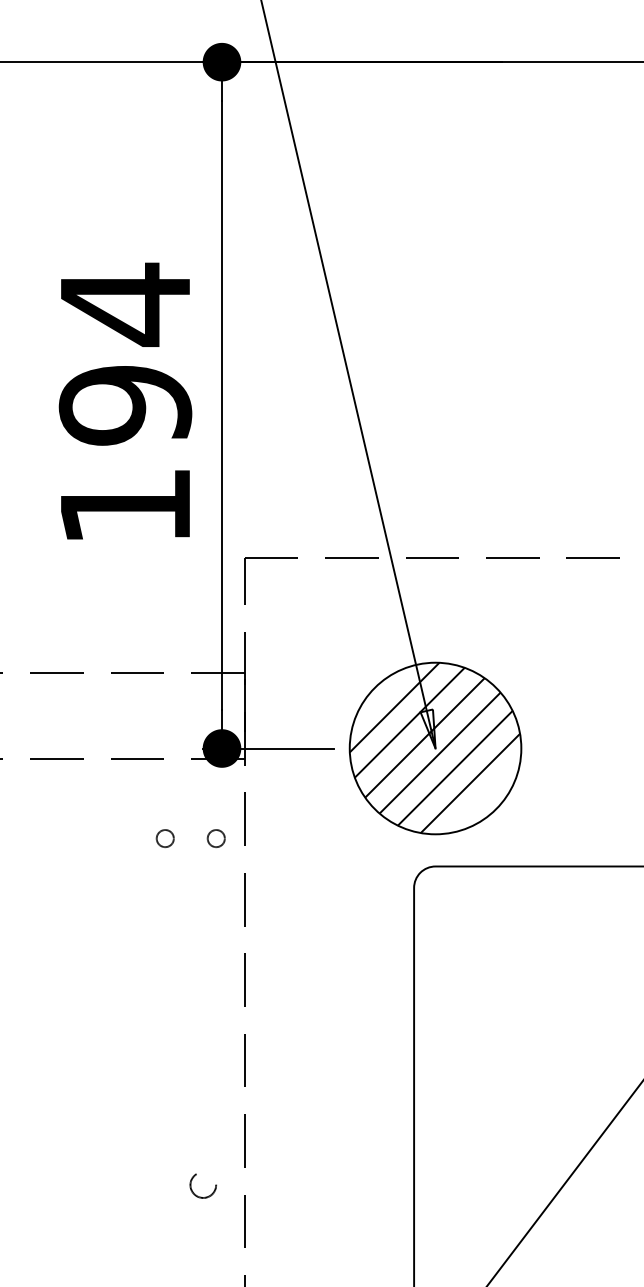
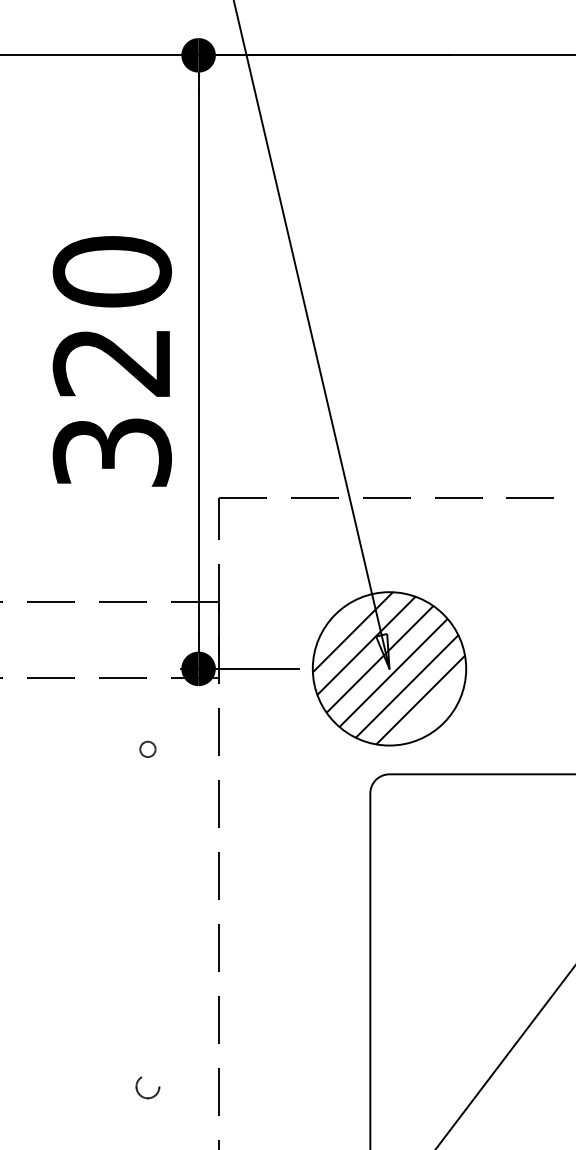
text: (125, 403) -> (112, 360), 194 -> 320
circle: (215, 838) -> (192, 749), removed
circle: (202, 1185) -> (147, 1087), moved

